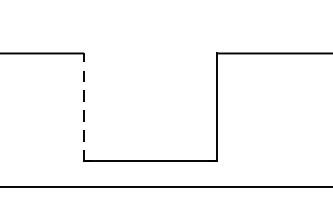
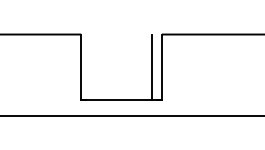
line: (84, 107) -> (81, 67), dashed -> solid
line: (199, 107) -> (151, 67), added

